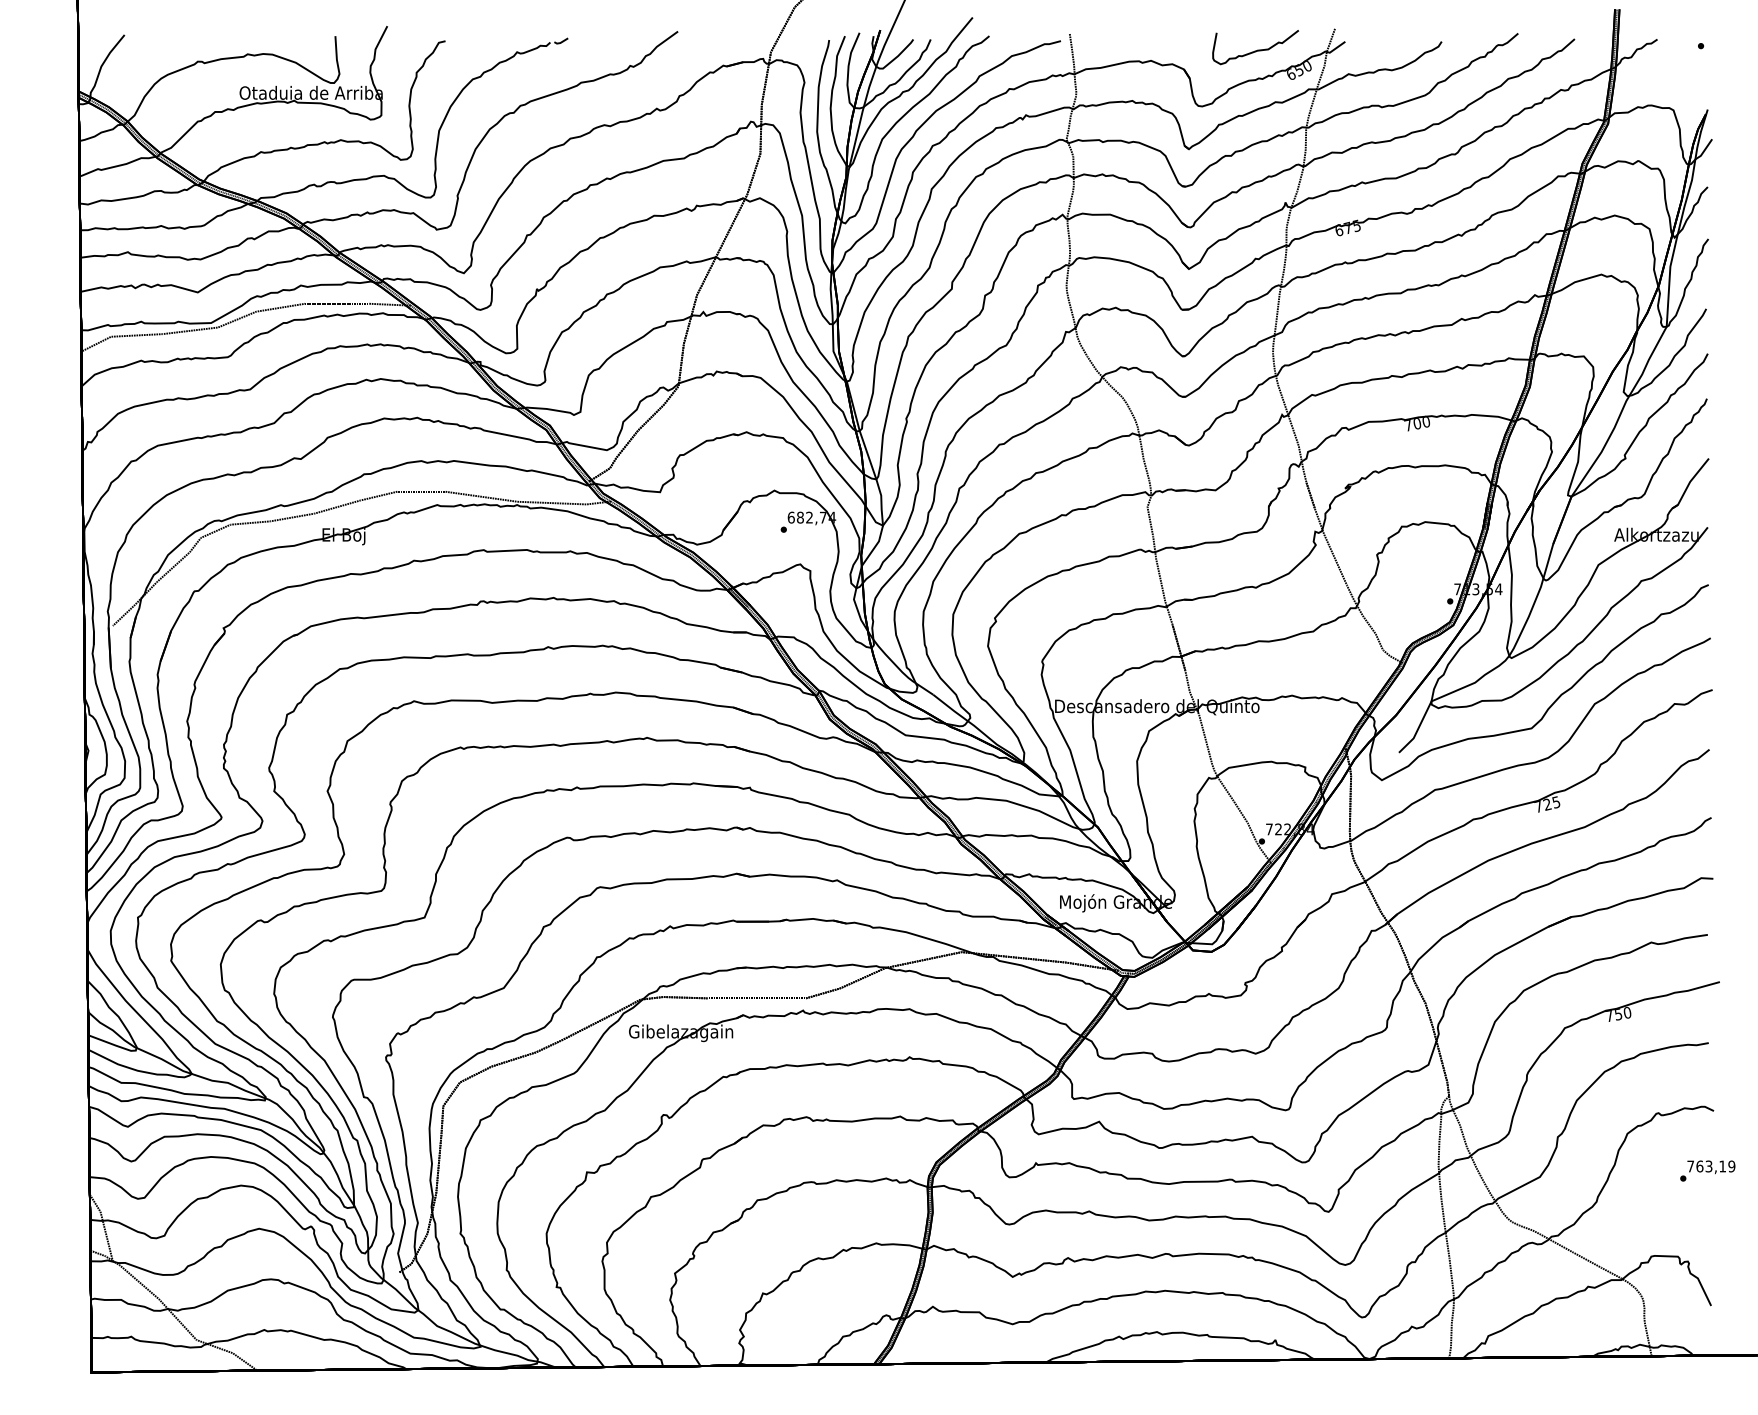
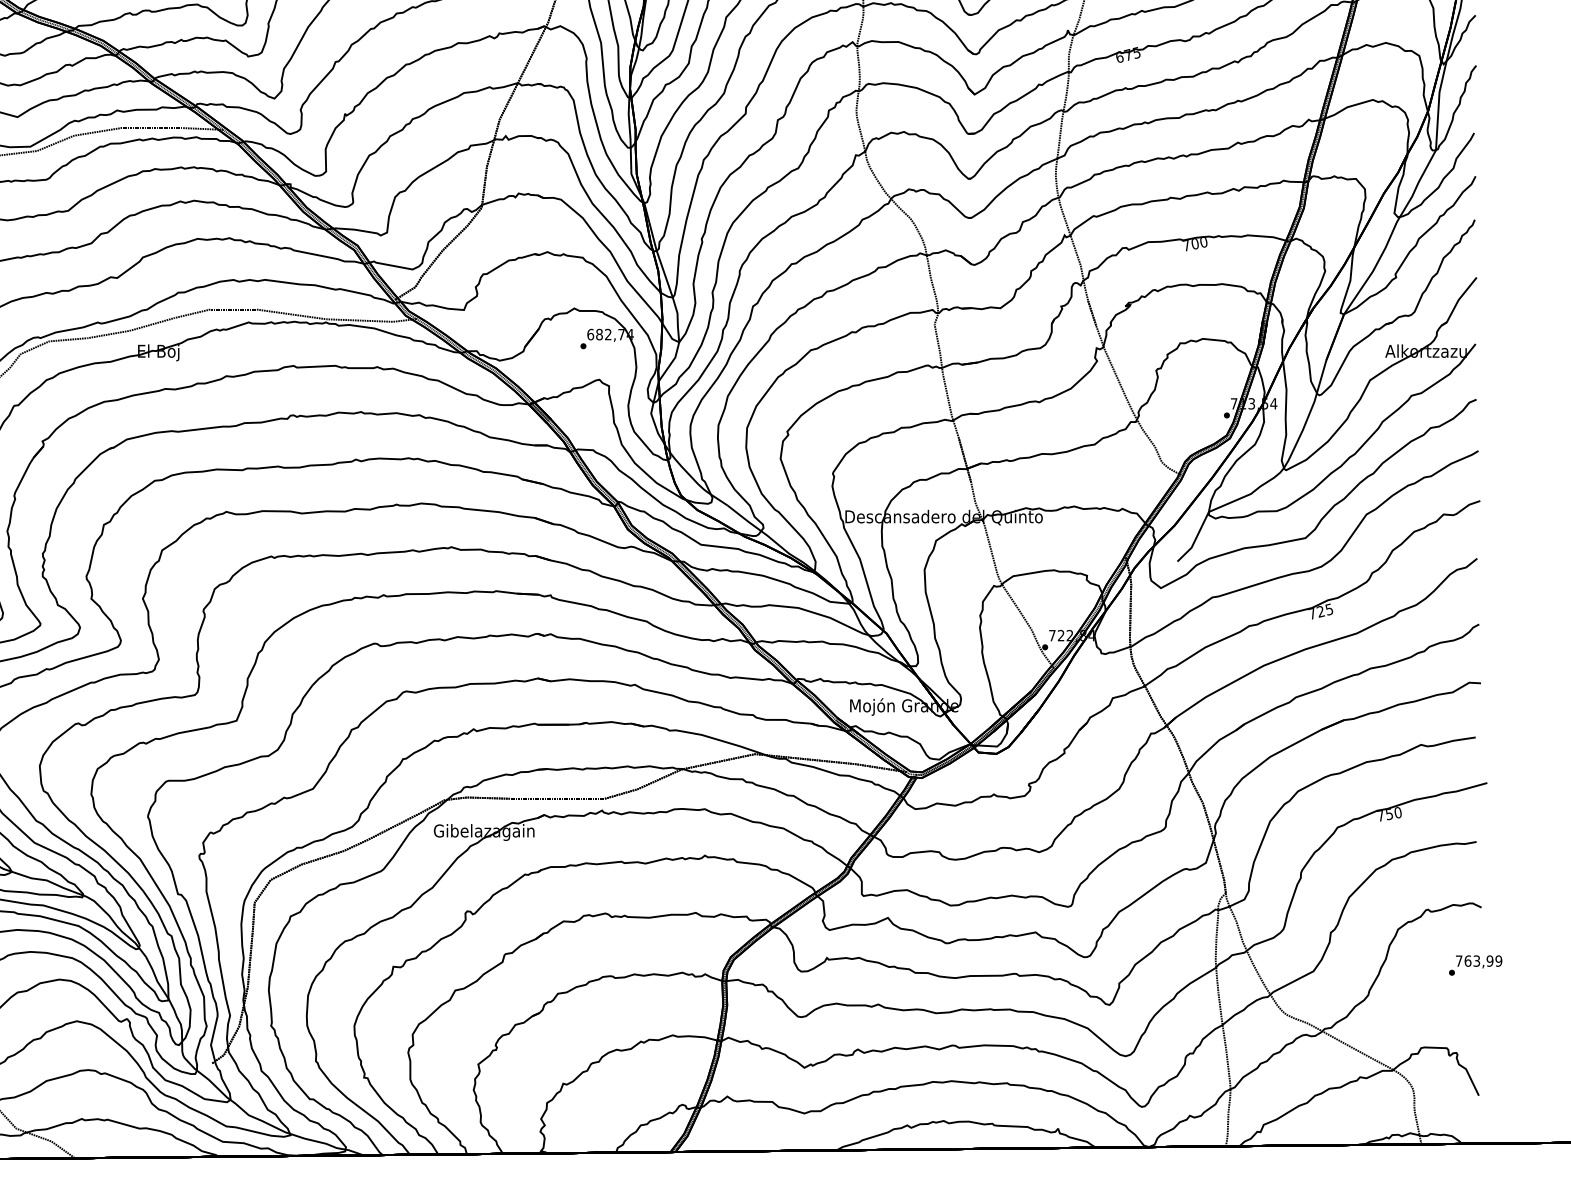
text: (1722, 1166) -> (1489, 961), 763,19 -> 763,99

